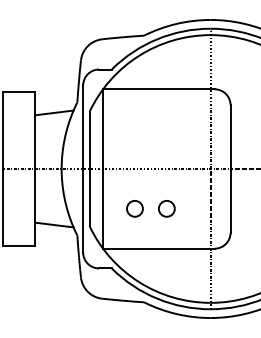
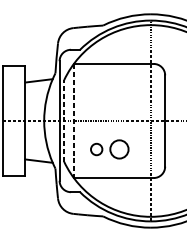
line: (89, 168) -> (64, 120), solid -> dashed
line: (103, 169) -> (74, 121), solid -> dashed
circle: (166, 208) -> (119, 149), size x1.6

